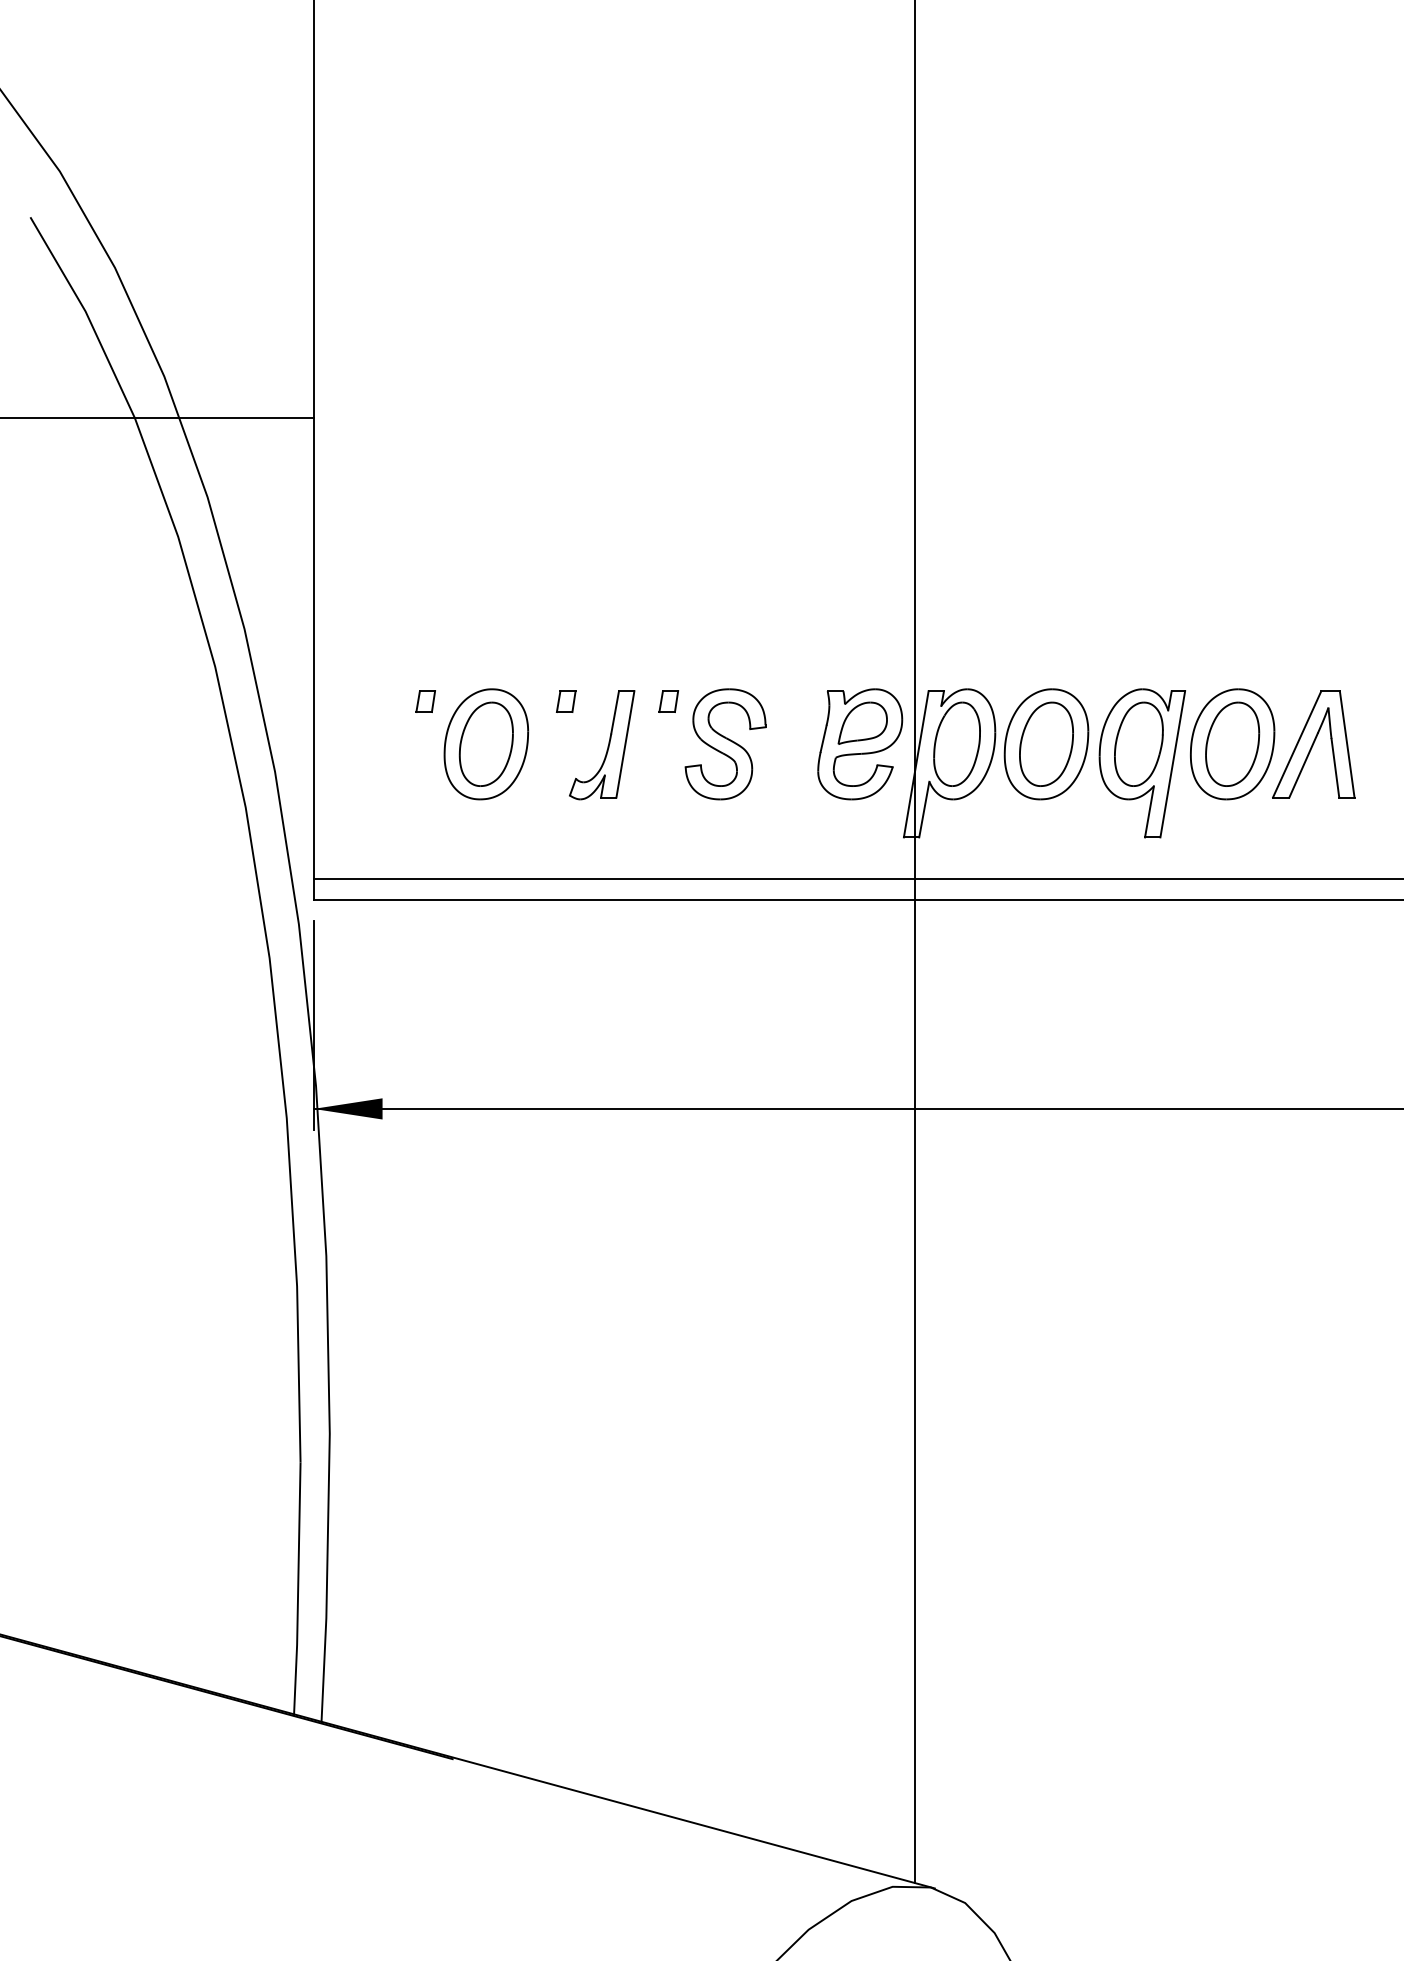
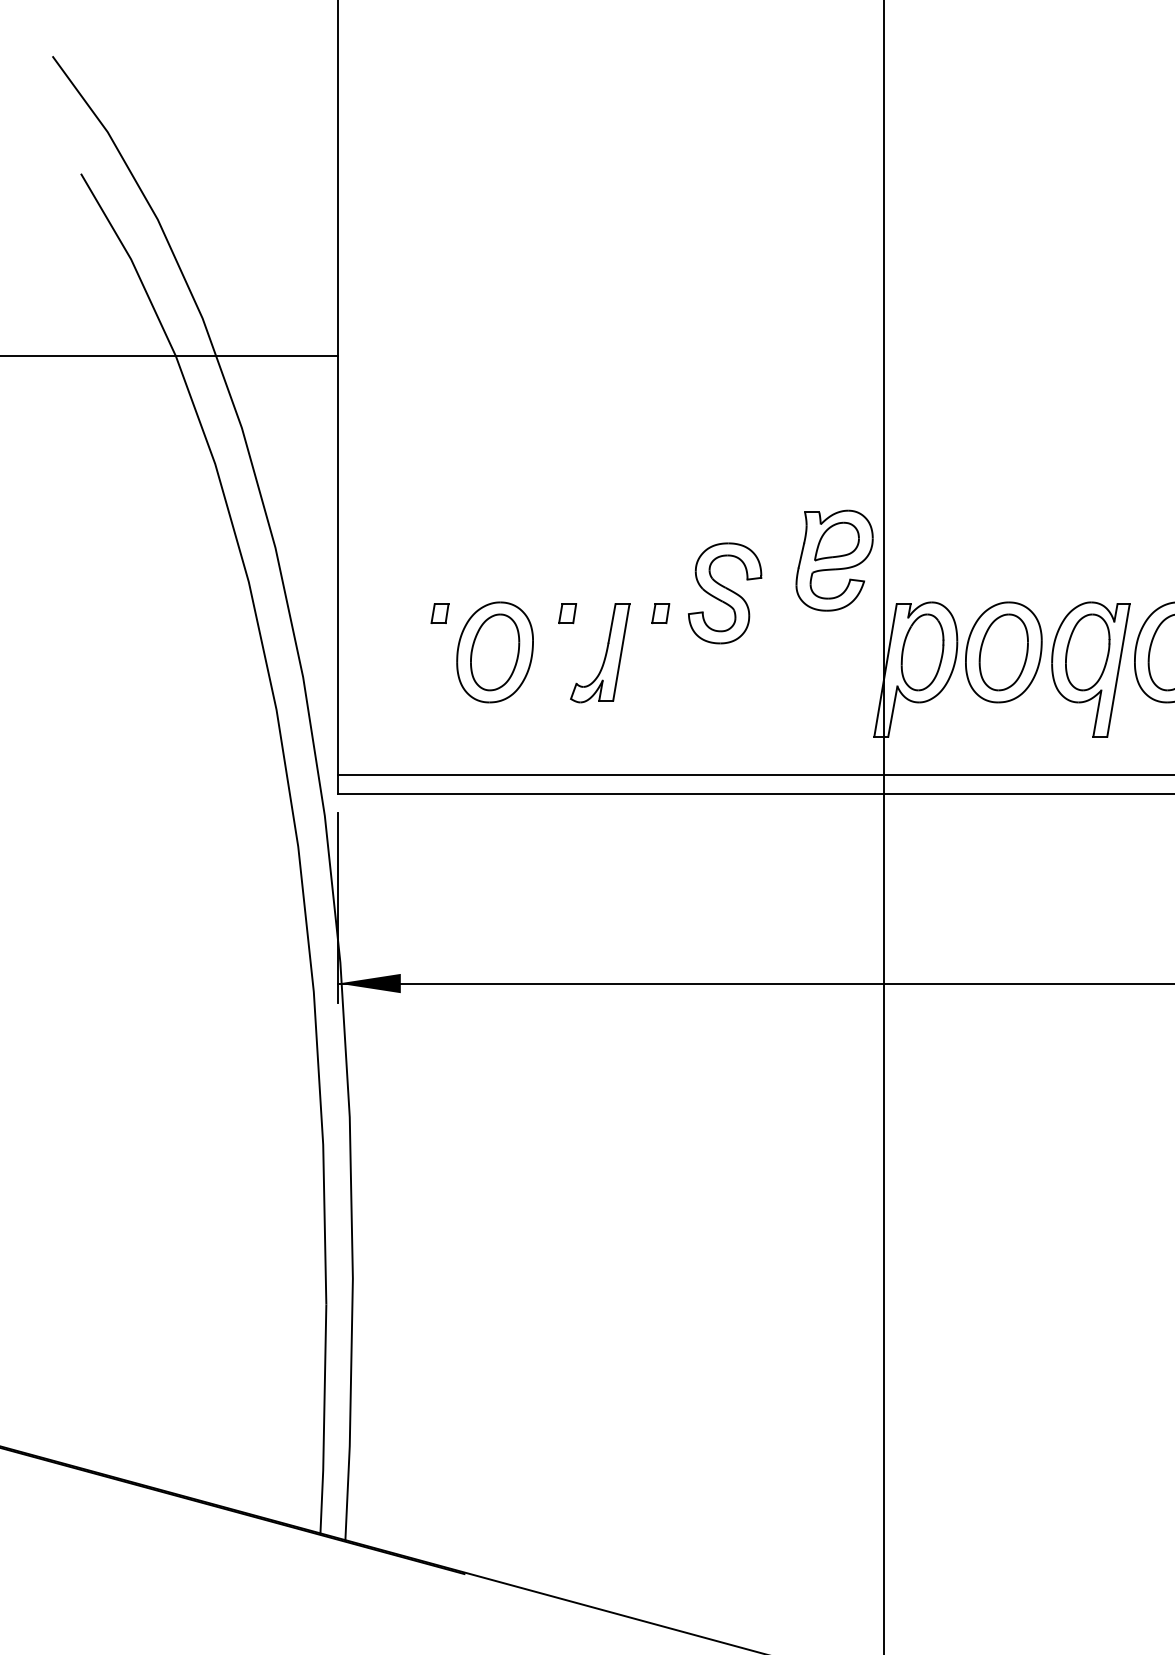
part: (725, 744) -> (724, 593), moved
part: (860, 744) -> (834, 560), moved

